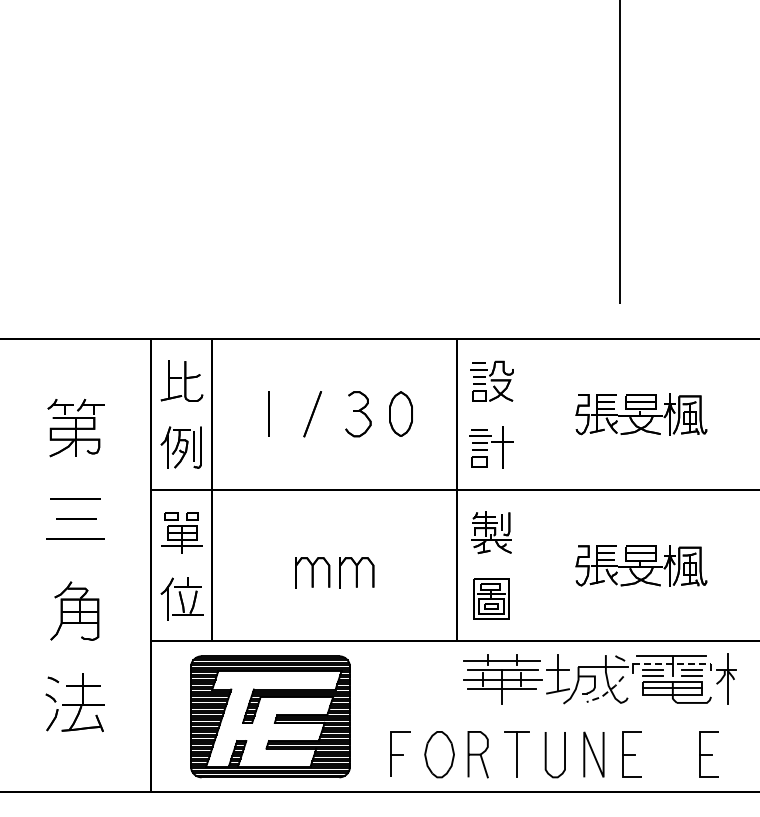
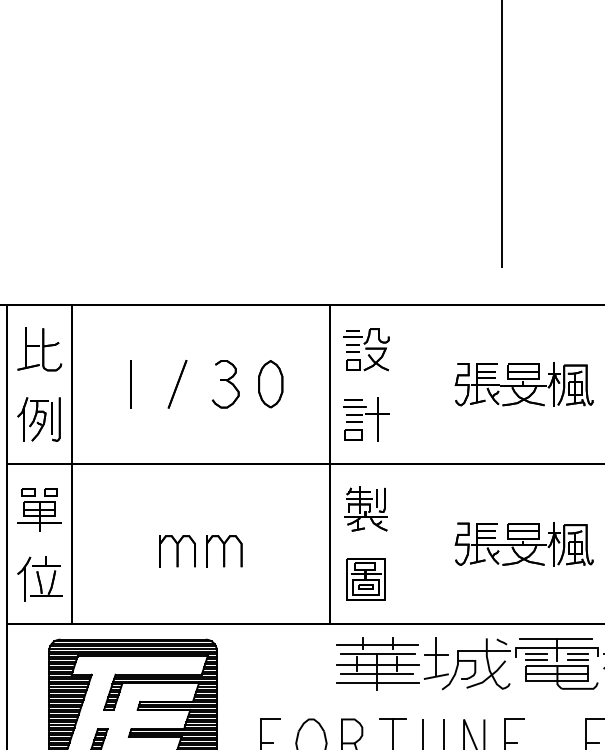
line: (677, 664) -> (562, 648), dashed -> solid
line: (607, 692) -> (488, 677), dashed -> solid
line: (502, 697) -> (377, 683), added

